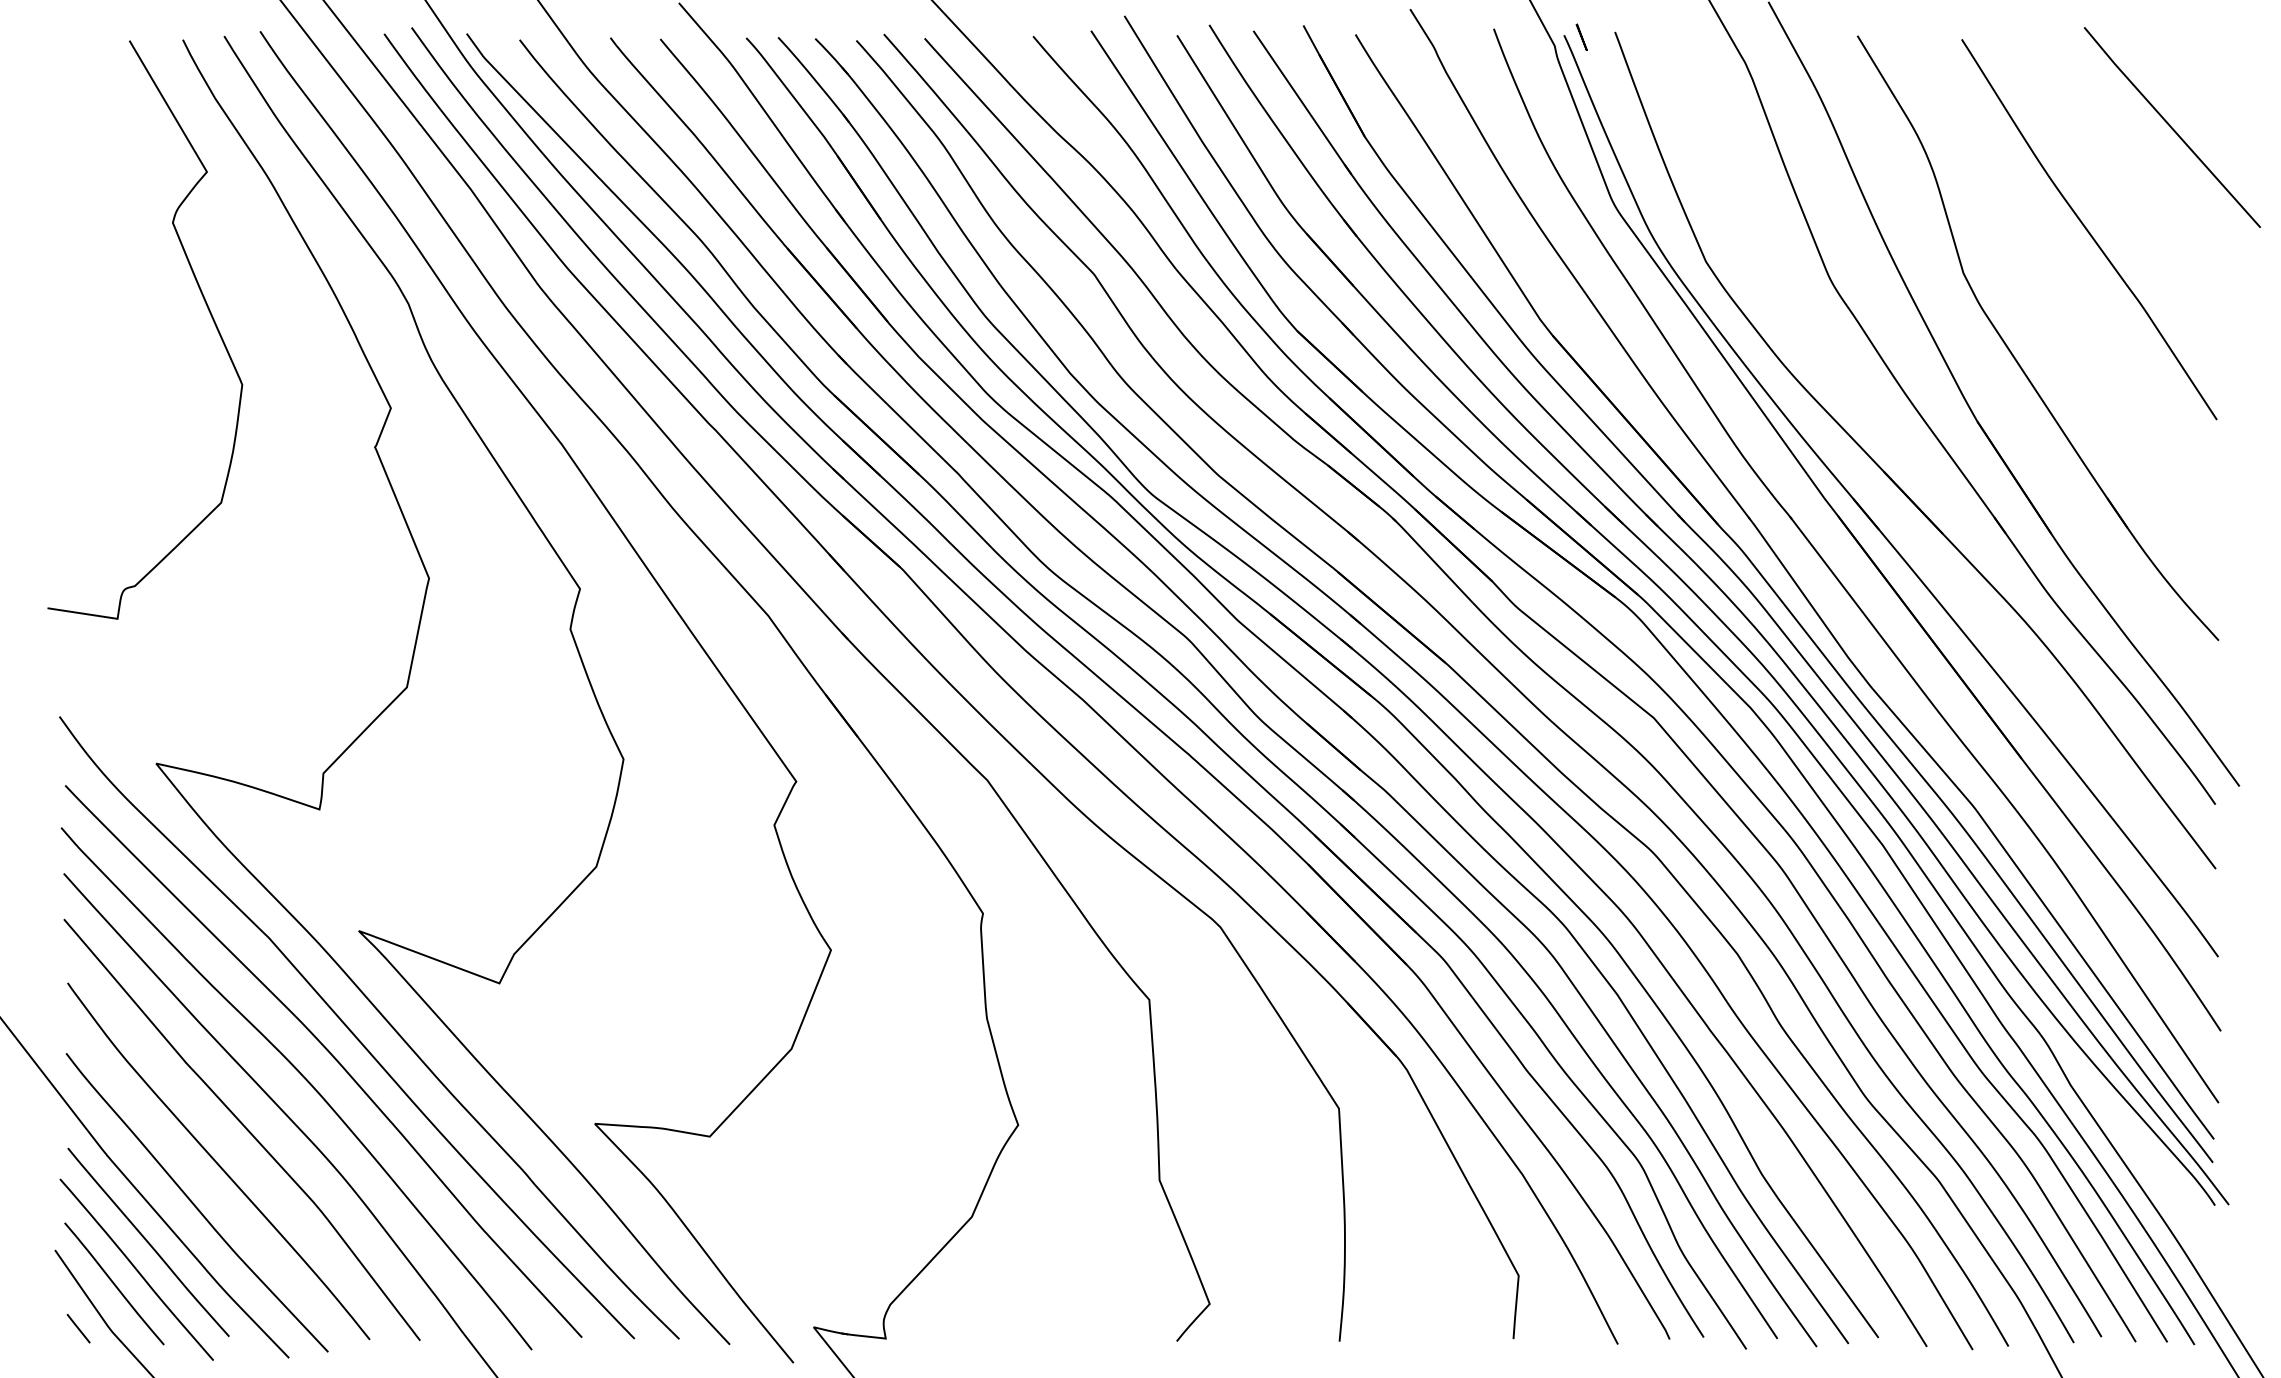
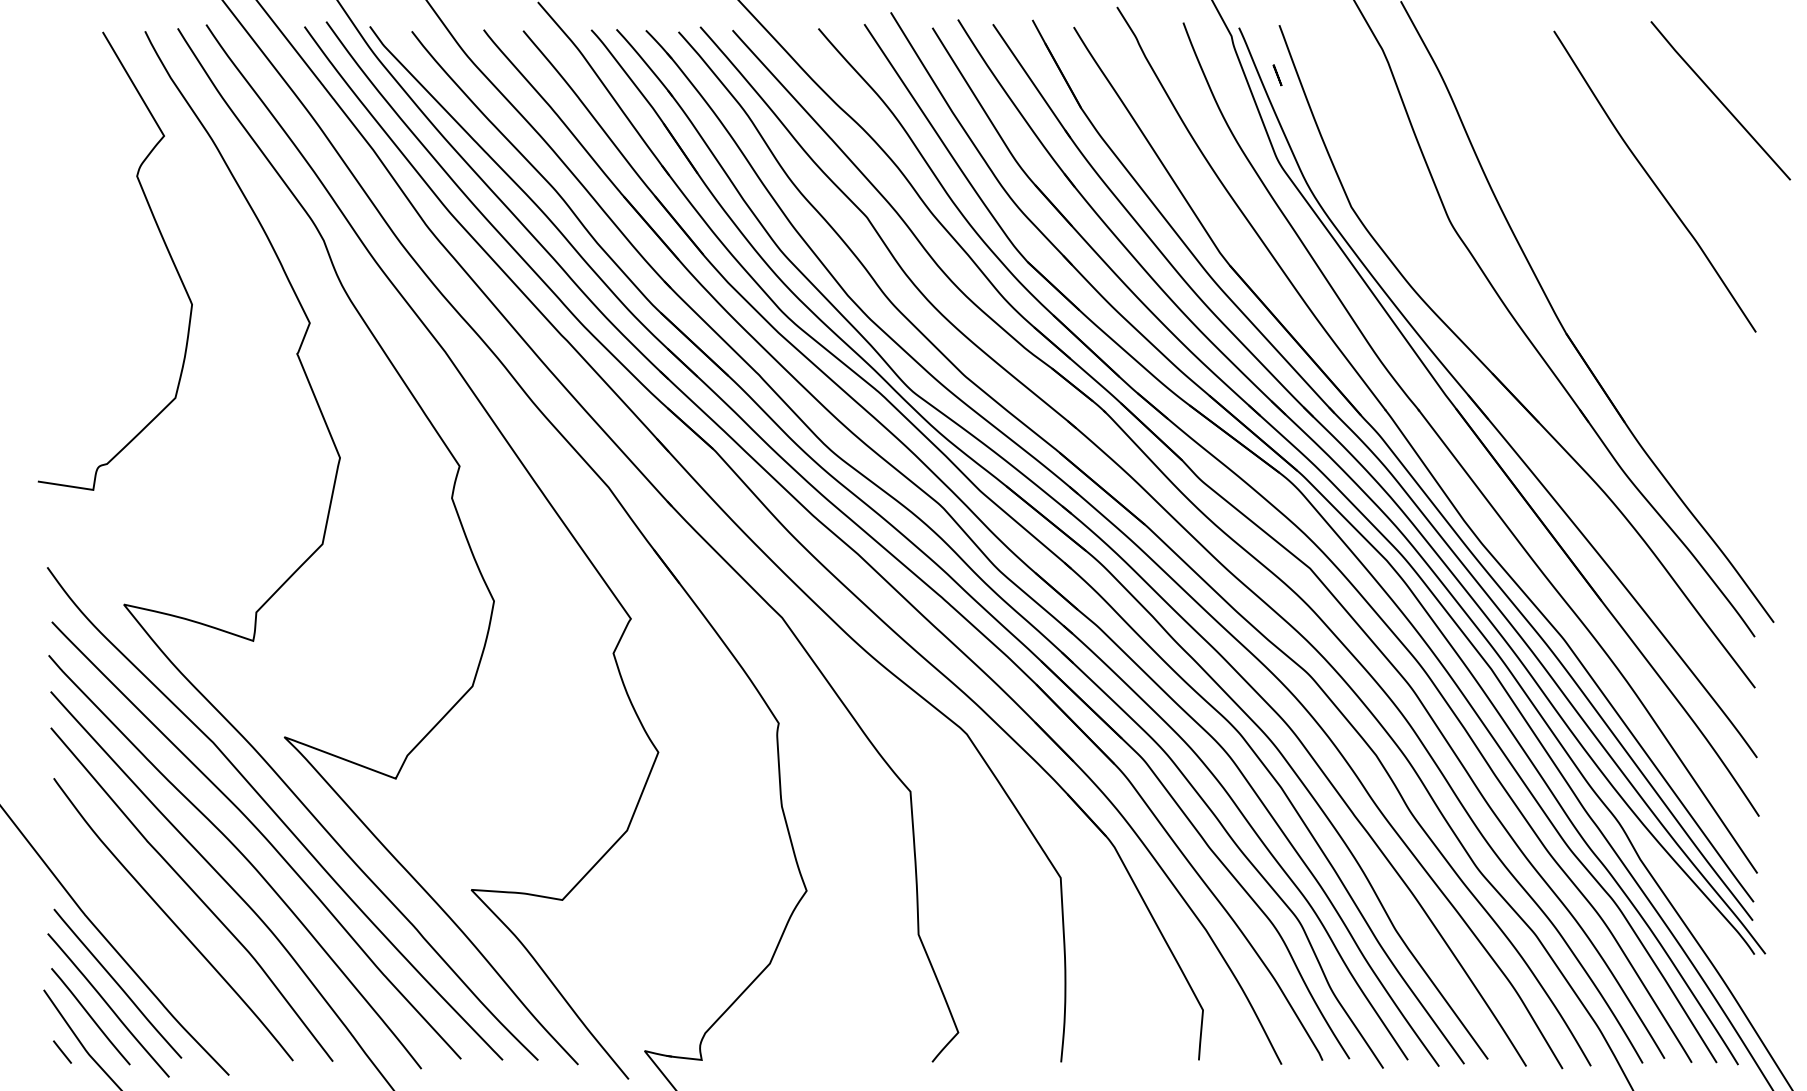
line: (1581, 36) -> (1277, 74), moved
part: (2013, 354) -> (1594, 280), removed
curve: (194, 1203) -> (154, 952), removed

